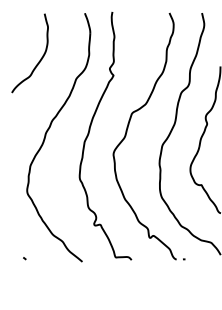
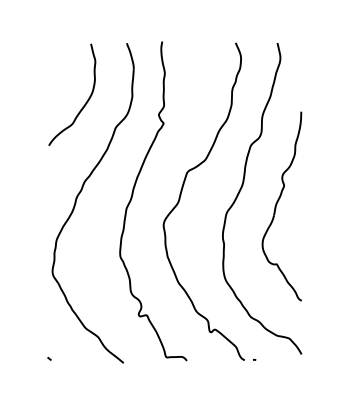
curve: (40, 59) -> (85, 102), moved

